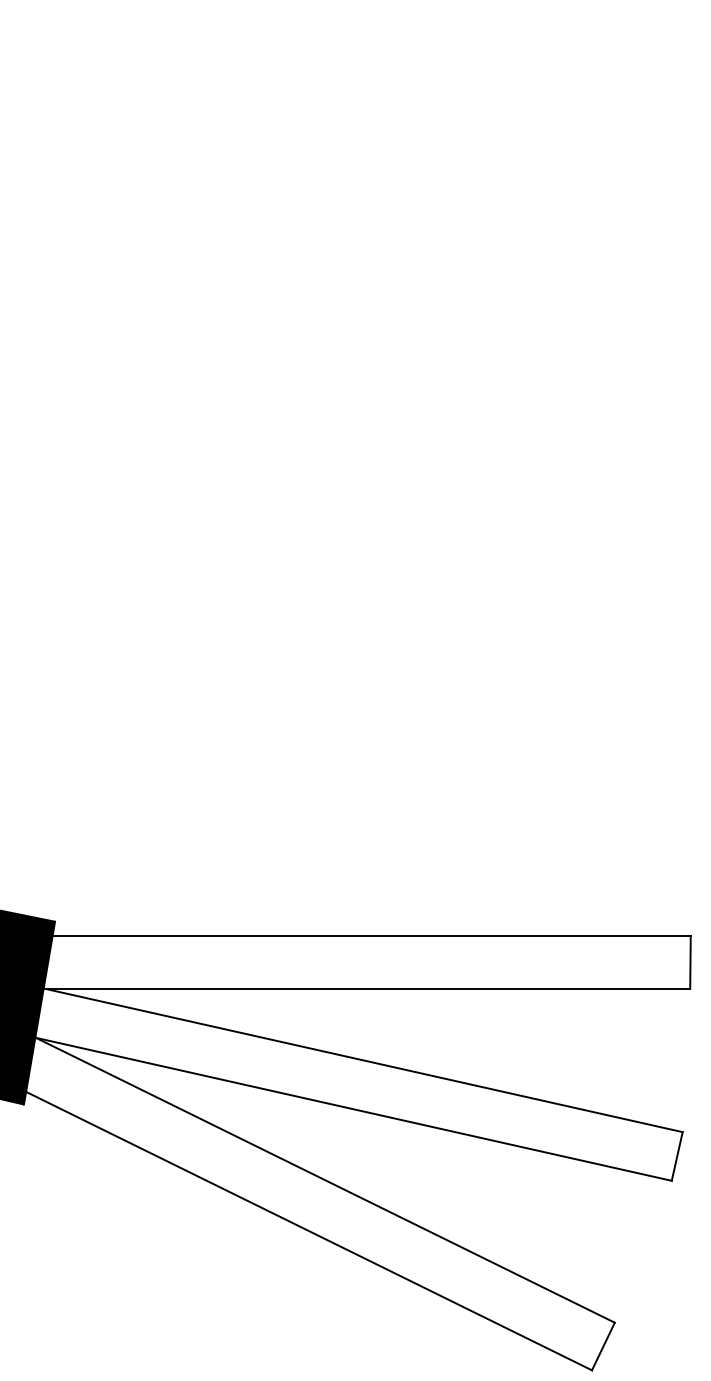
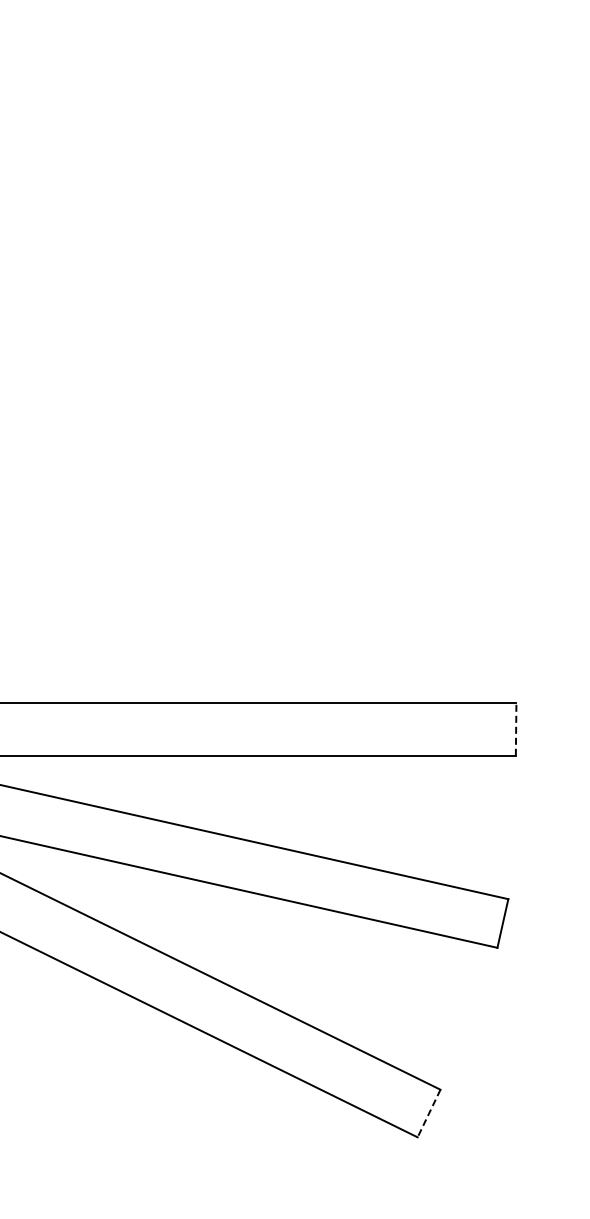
line: (690, 961) -> (516, 728), solid -> dashed
line: (603, 1346) -> (429, 1113), solid -> dashed

